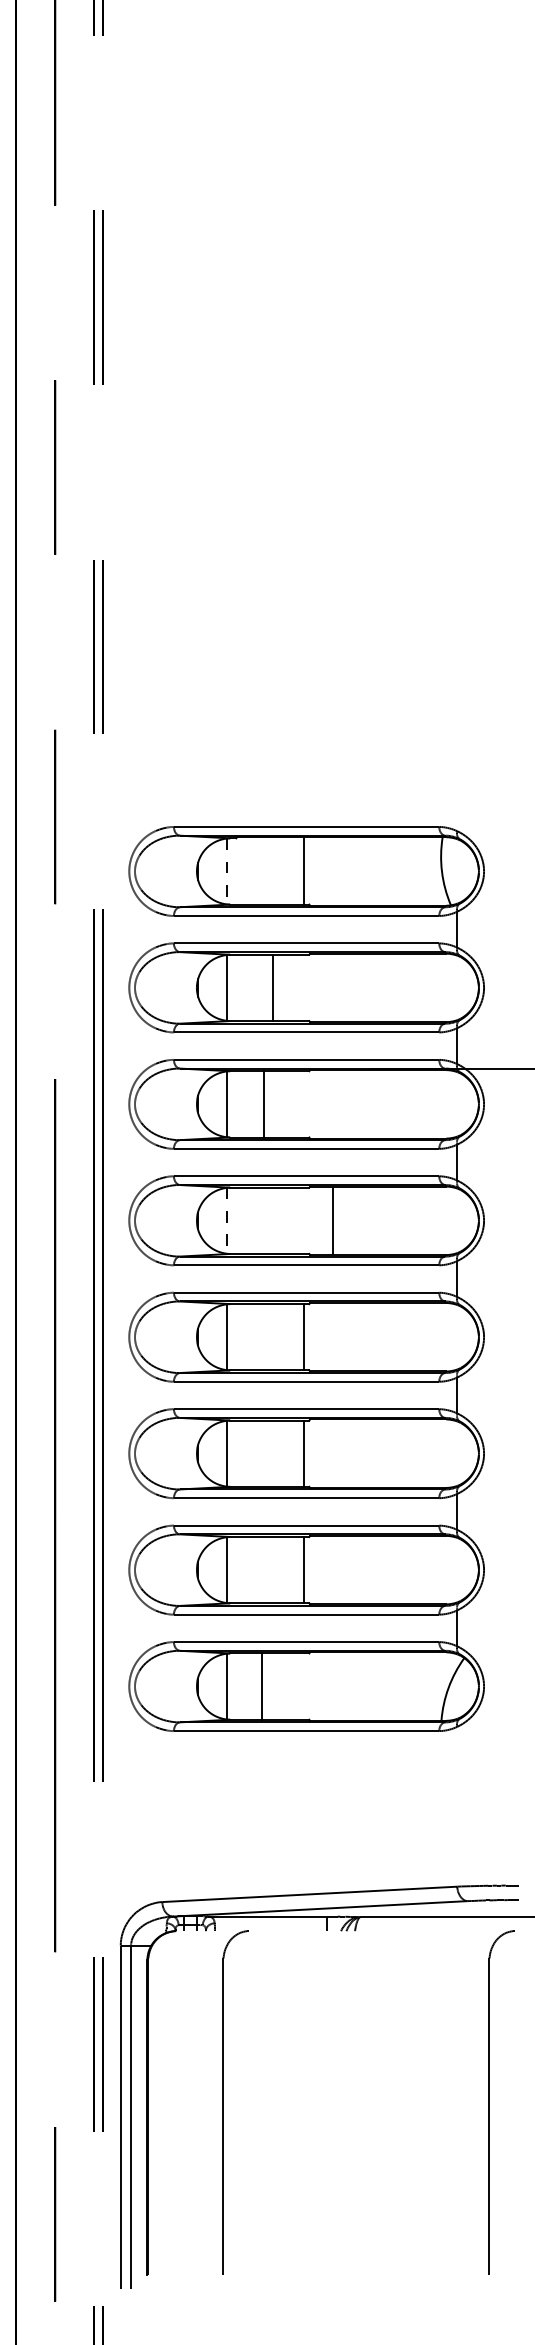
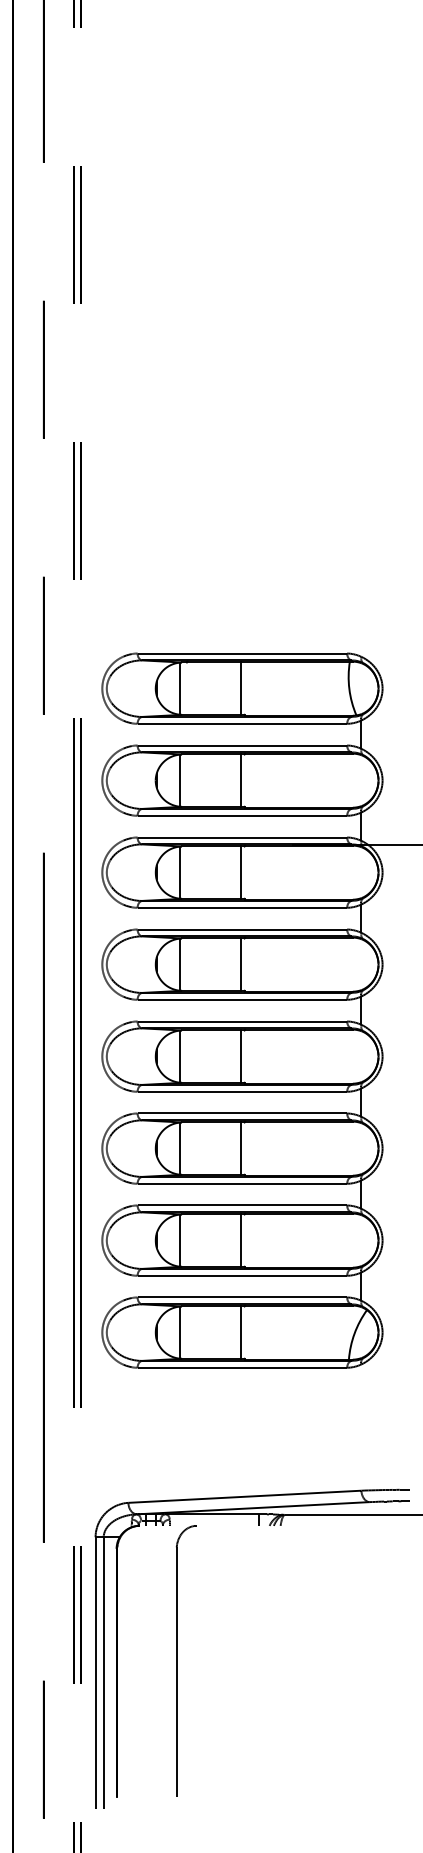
line: (227, 871) -> (179, 688), dashed -> solid
line: (273, 987) -> (240, 780), moved
line: (264, 1104) -> (240, 872), moved
line: (227, 1220) -> (179, 964), dashed -> solid
line: (333, 1220) -> (240, 964), moved
line: (262, 1686) -> (240, 1332), moved
part: (489, 2102) -> (386, 1661), removed

